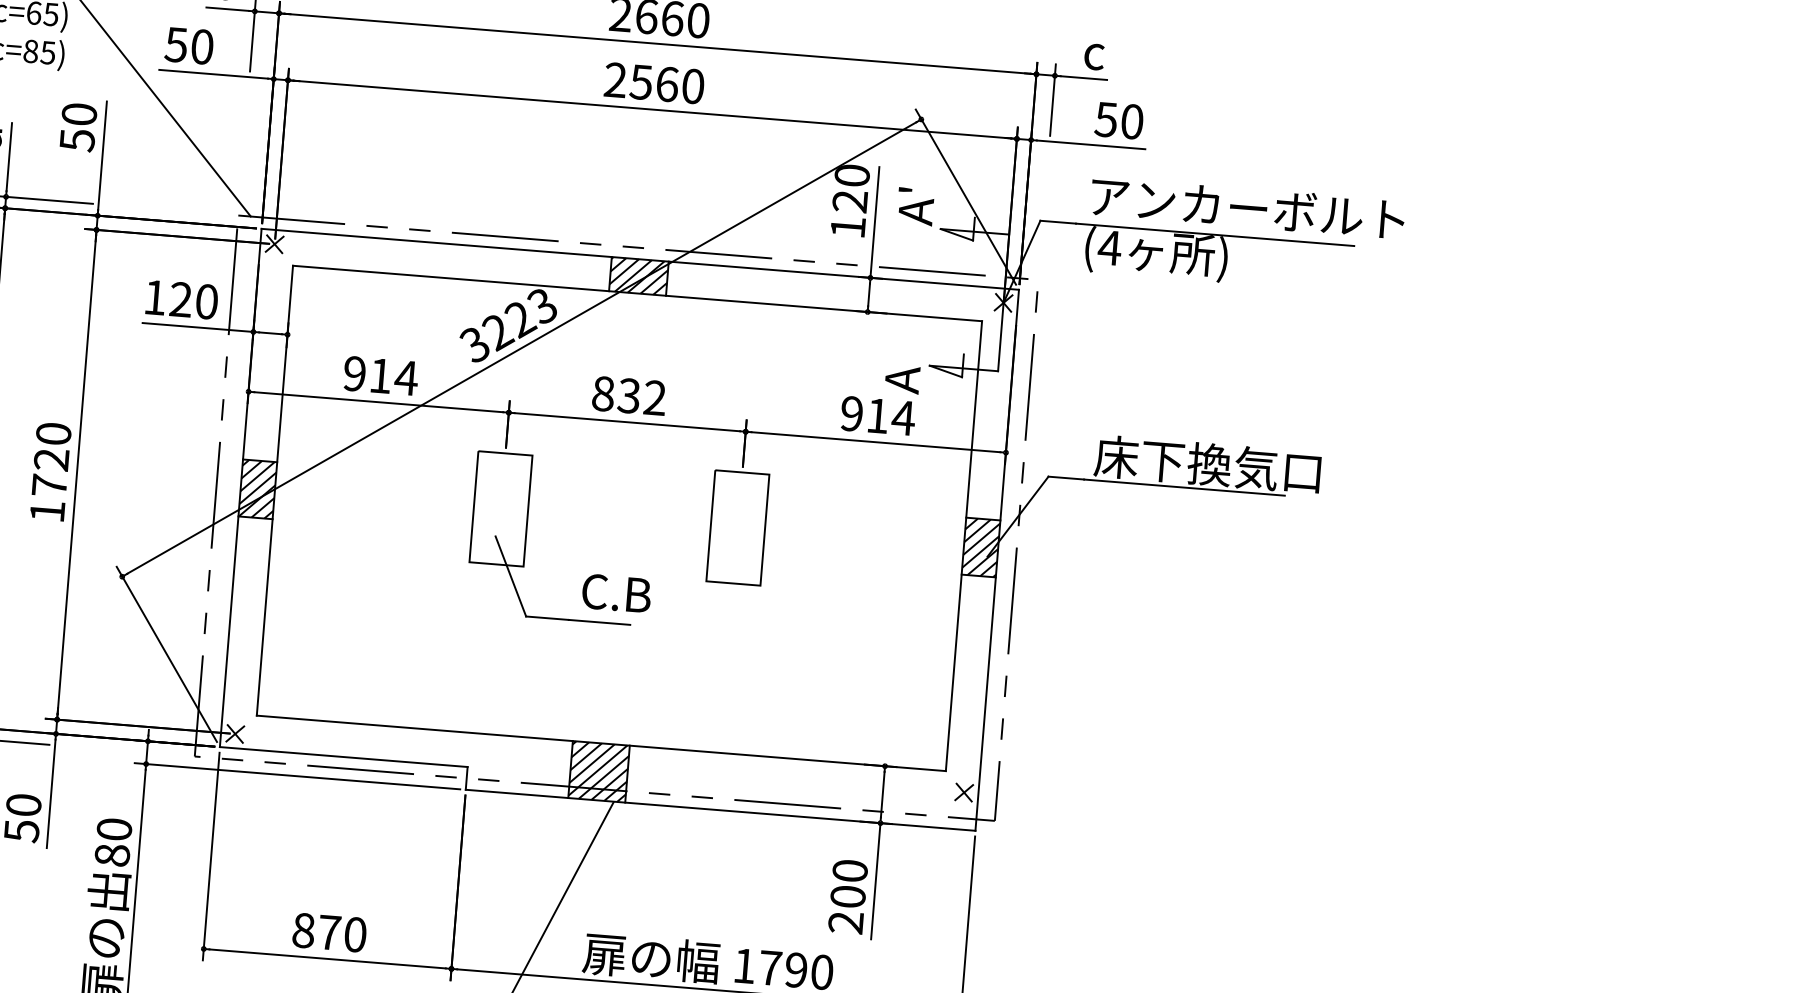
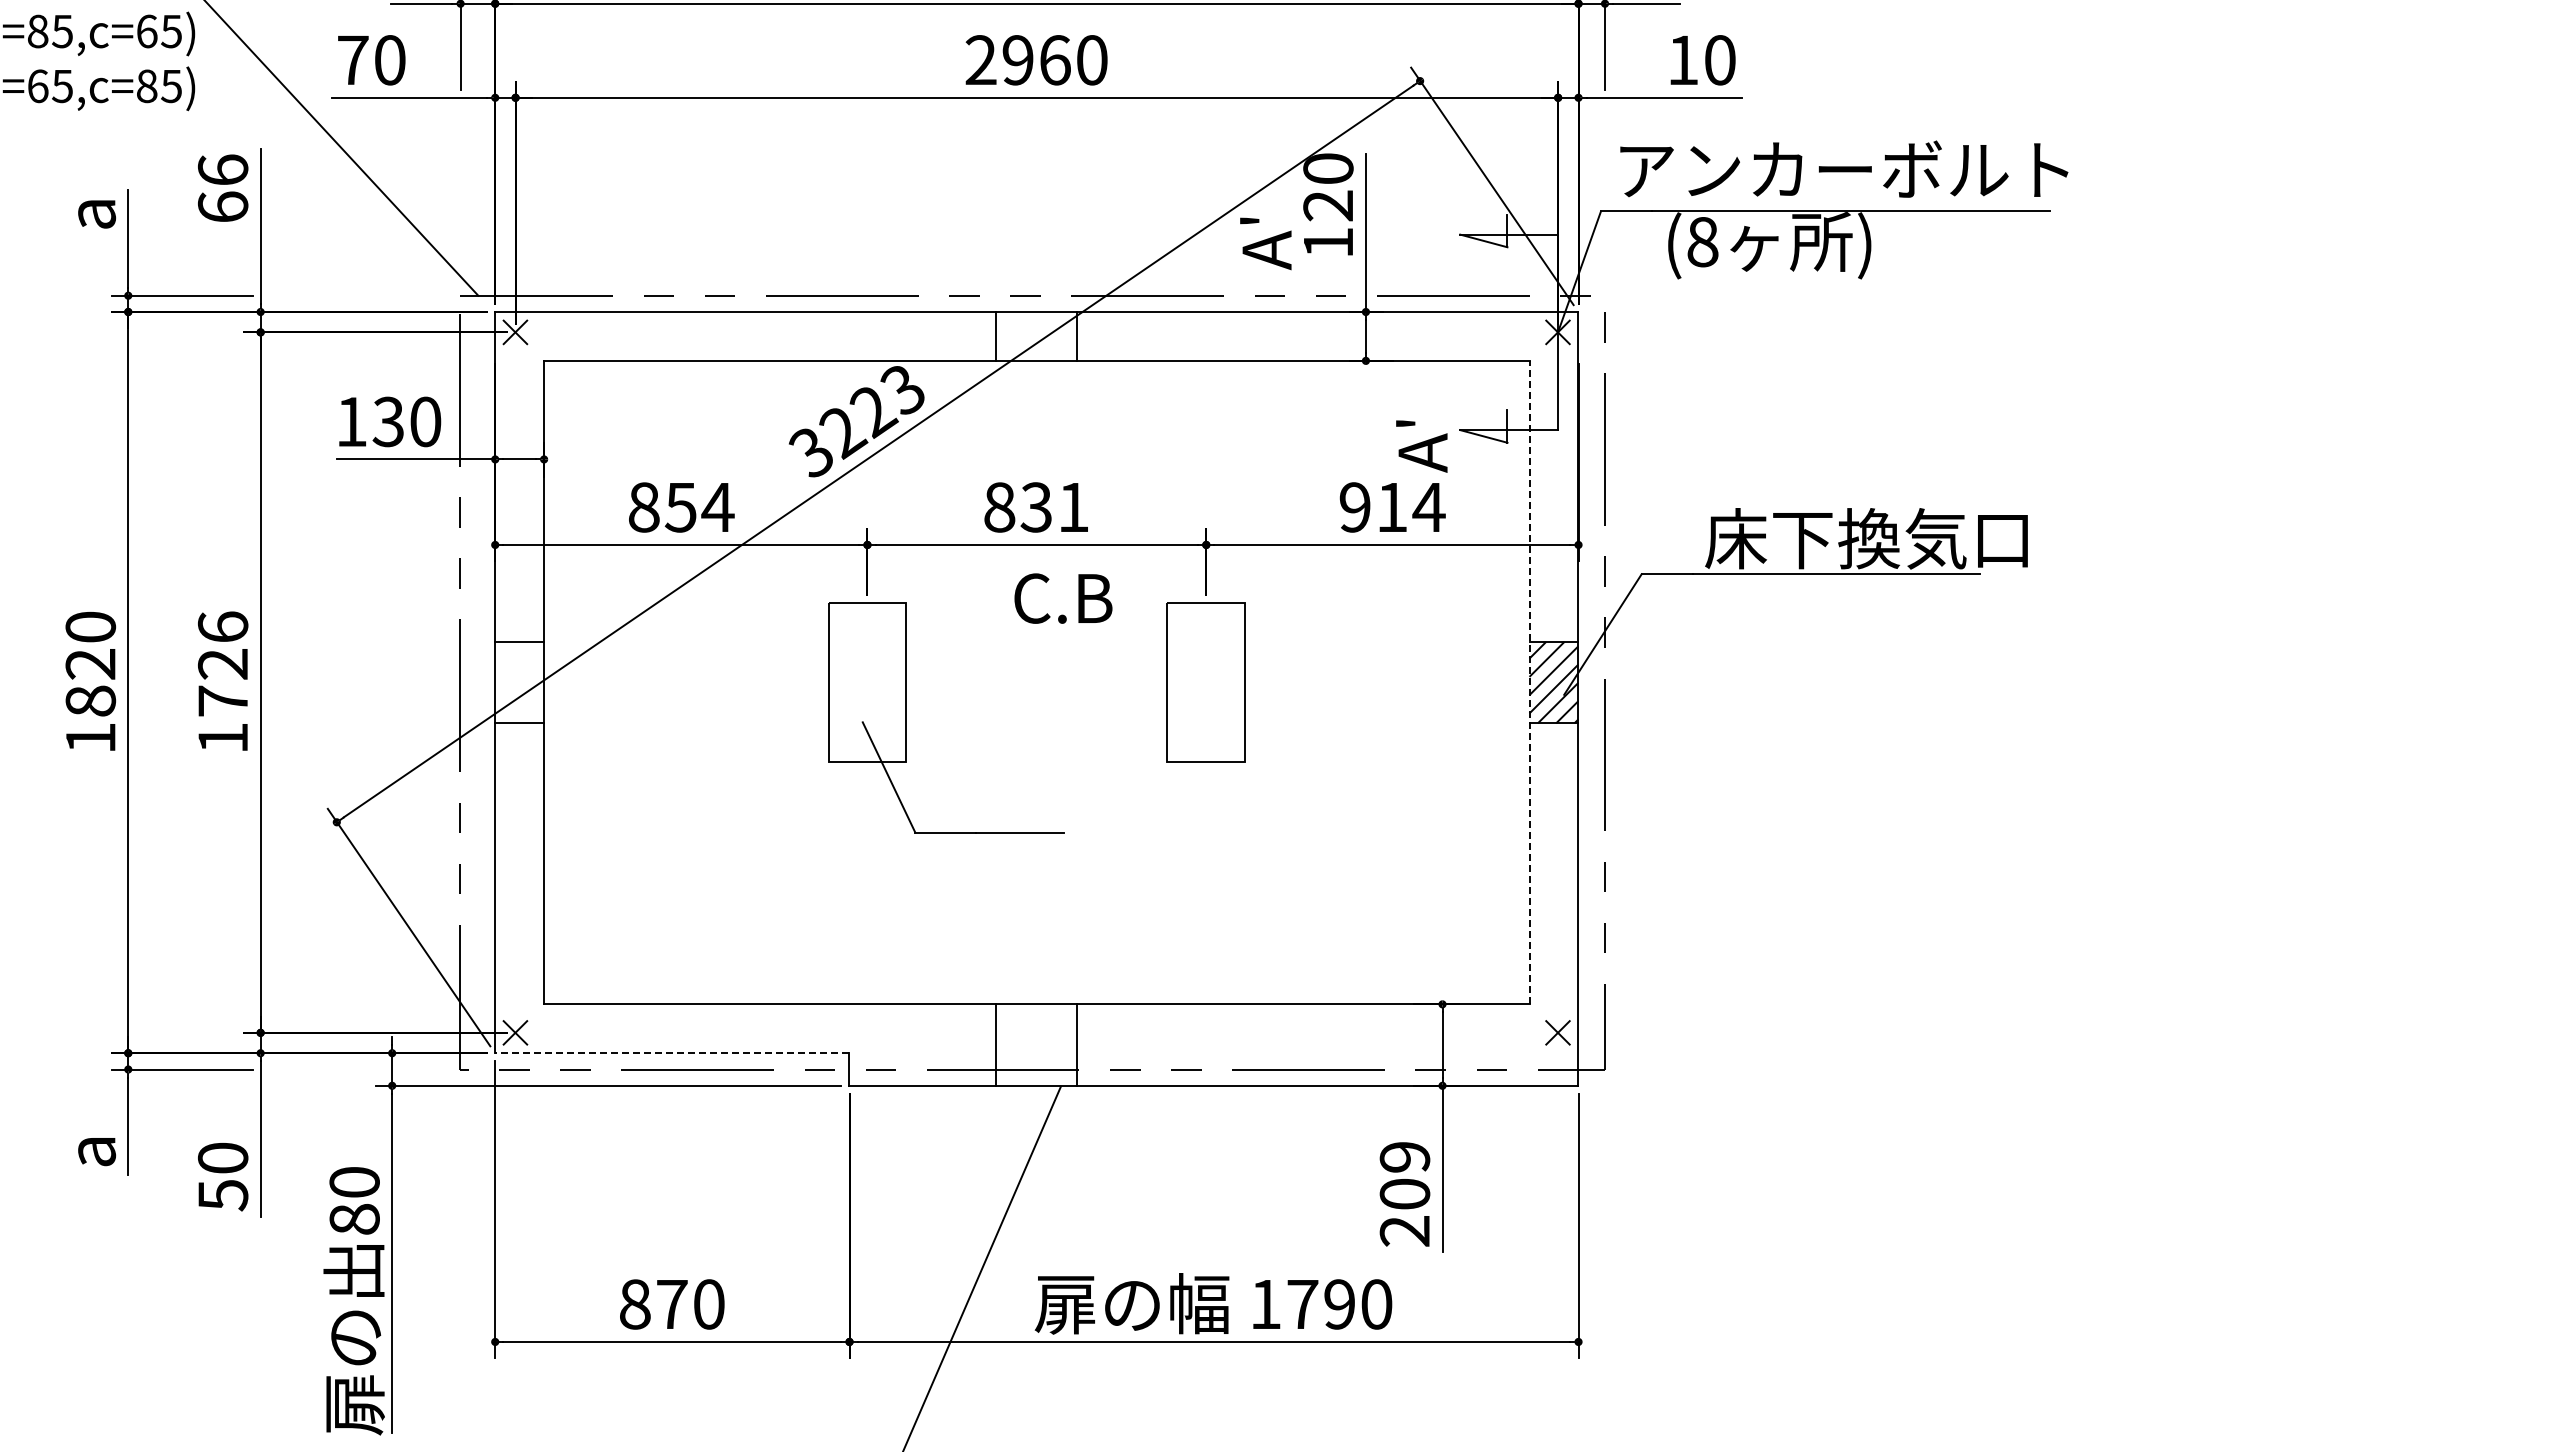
text: (176, 45) -> (352, 60), 50 -> 70
text: (641, 82) -> (1017, 60), 2560 -> 2960
text: (1105, 119) -> (1682, 60), 50 -> 10
text: (77, 127) -> (222, 188), 50 -> 66
text: (915, 206) -> (1265, 243), moved
text: (1248, 207) -> (1844, 168), moved
text: (1109, 248) -> (1702, 242), (4 -> (8
hatch: (638, 276) -> (1036, 336), removed
text: (180, 300) -> (388, 422), 120 -> 130
text: (891, 358) -> (1405, 423), A -> A'
text: (367, 374) -> (662, 507), 914 -> 854
text: (655, 397) -> (1073, 506), 832 -> 831
text: (53, 433) -> (222, 626), 1720 -> 1726
hatch: (257, 489) -> (519, 682), removed
line: (963, 546) -> (1529, 682), solid -> dashed
text: (616, 593) -> (1063, 598), moved
line: (343, 757) -> (671, 1053), solid -> dashed
hatch: (598, 771) -> (1036, 1044), removed
text: (849, 871) -> (1404, 1157), 200 -> 209

